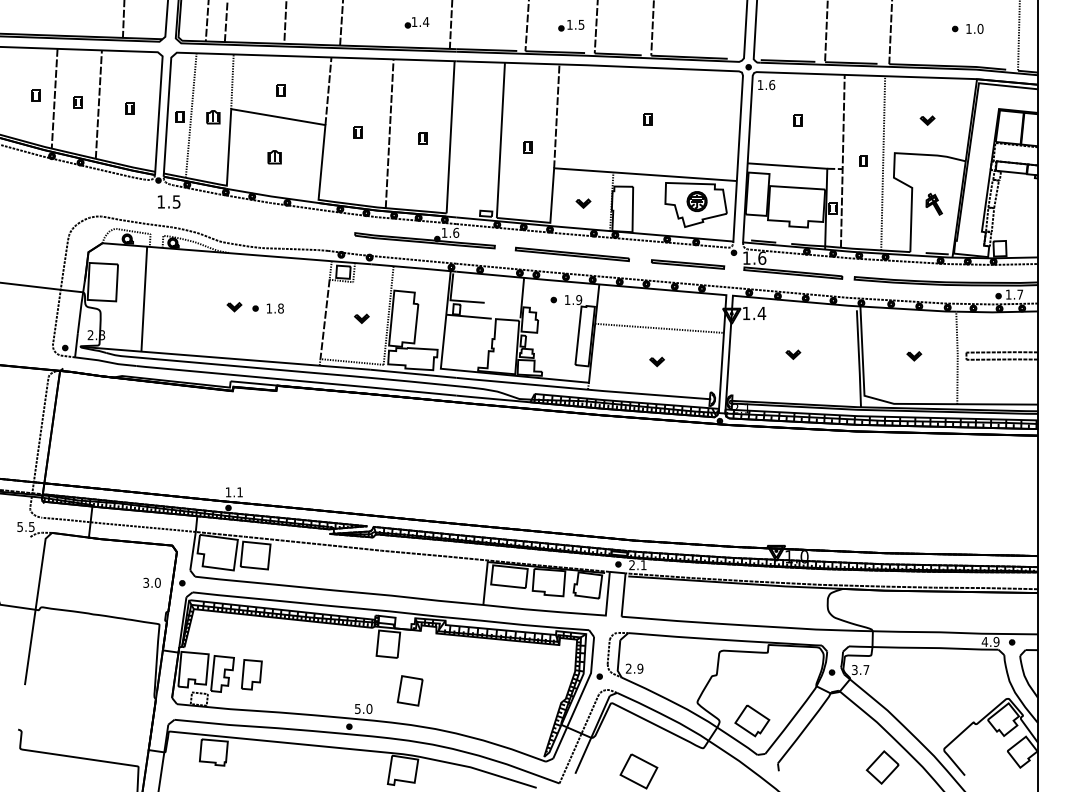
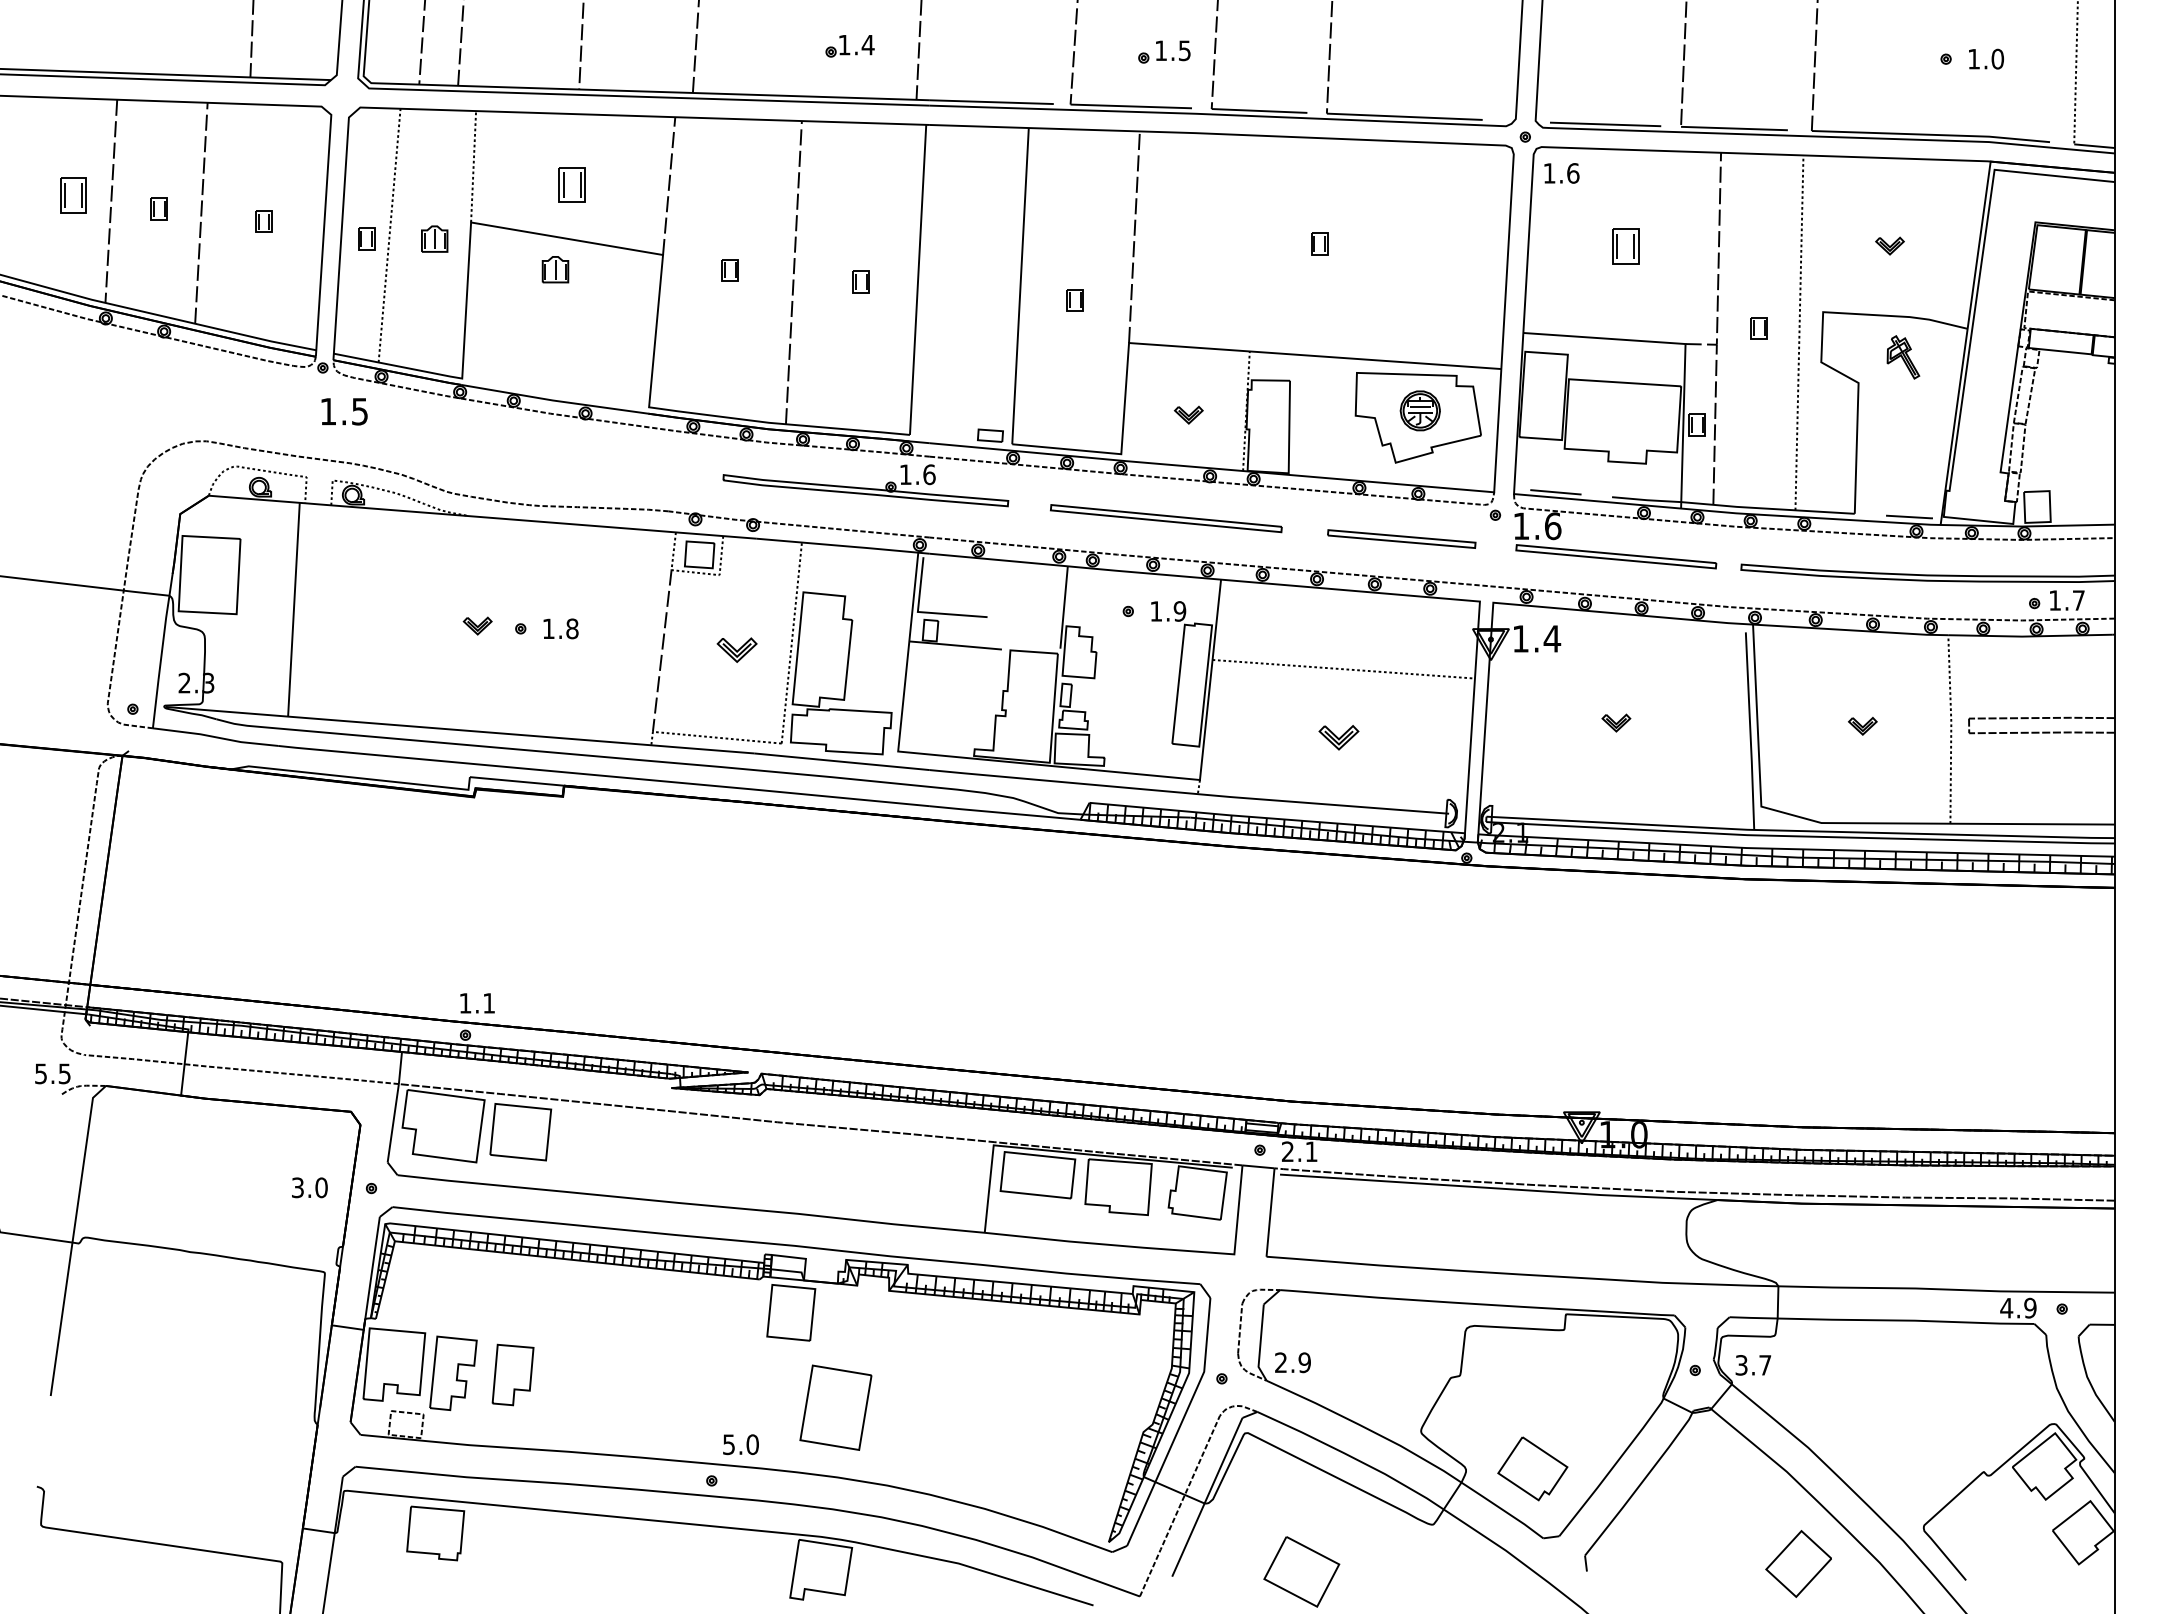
part: (280, 90) -> (571, 184), size x1.6
part: (35, 95) -> (72, 194), size x1.6
part: (797, 120) -> (1624, 245), size x1.6
part: (274, 157) -> (555, 270), moved
part: (933, 204) -> (1901, 357), moved
part: (361, 318) -> (736, 649), size x1.4
part: (656, 361) -> (1337, 736), size x1.4
part: (409, 690) -> (834, 1407), size x1.4

